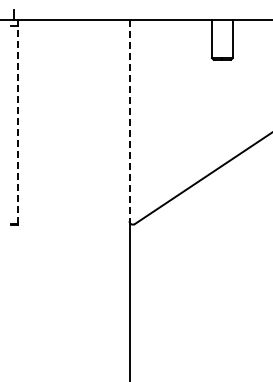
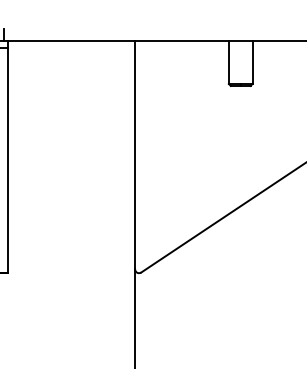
line: (129, 120) -> (135, 154), dashed -> solid
line: (17, 125) -> (7, 160), dashed -> solid

